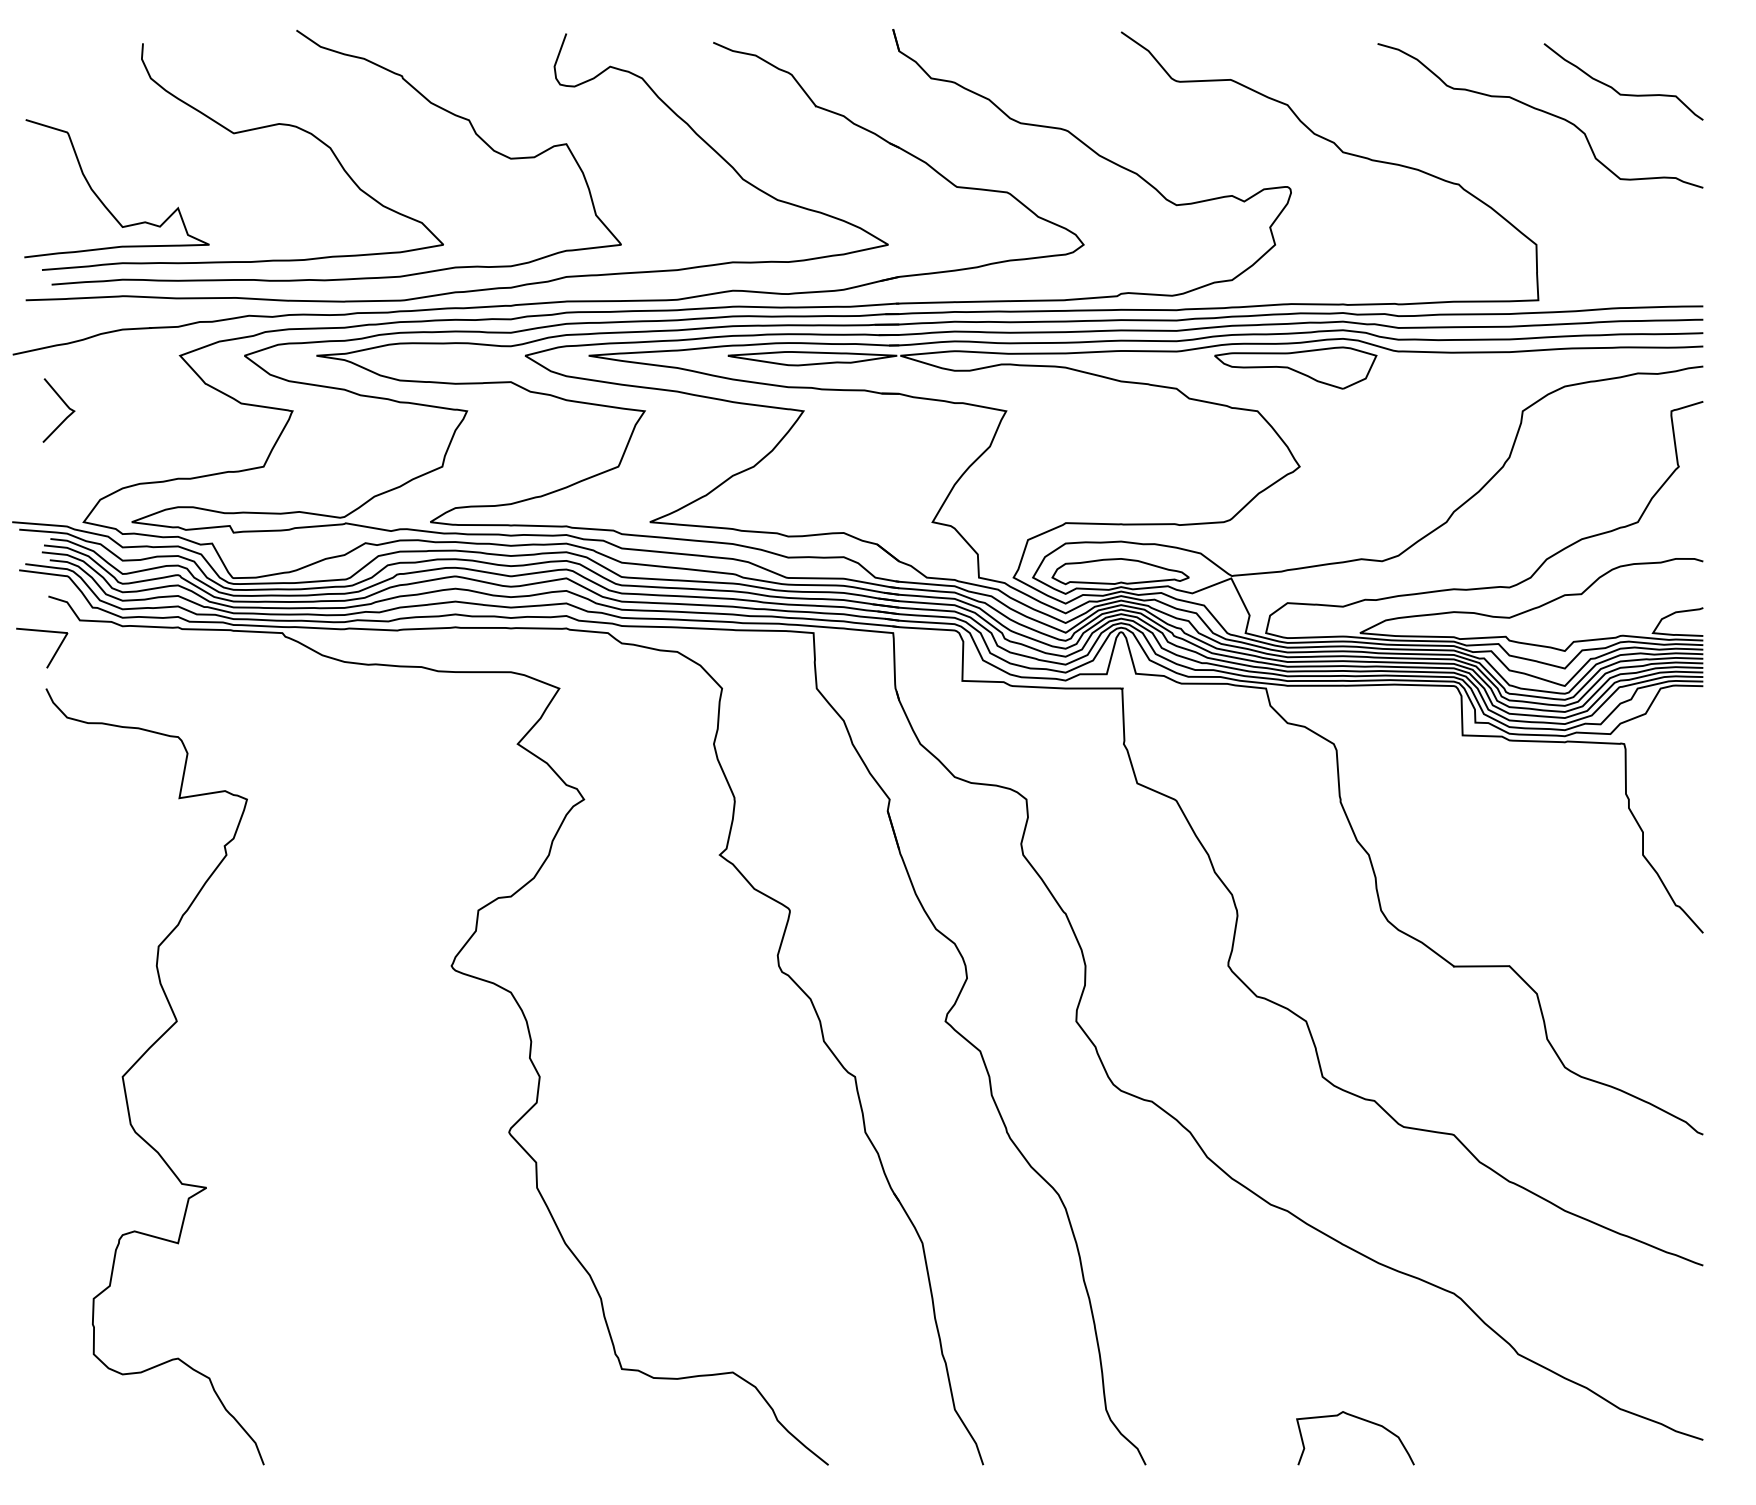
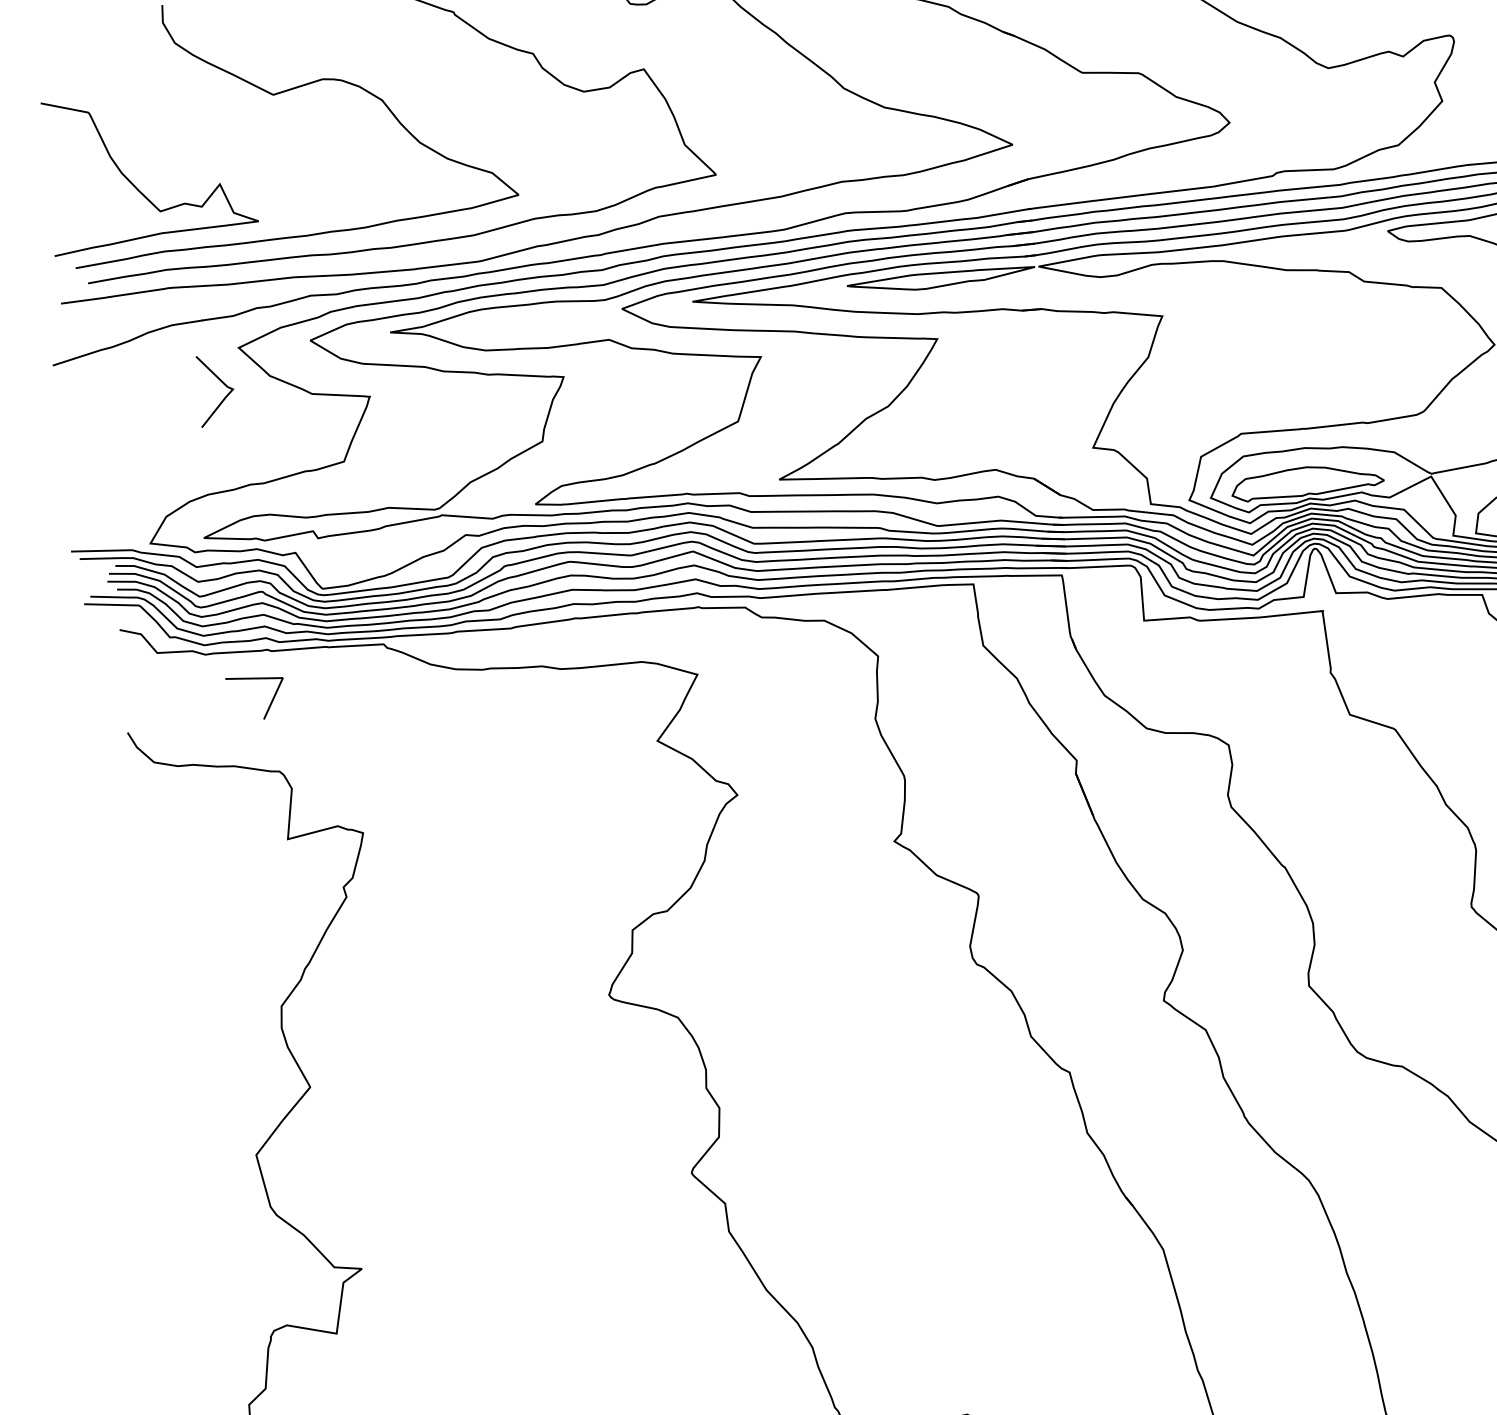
curve: (64, 404) -> (221, 382), moved
curve: (53, 654) -> (269, 703), moved

